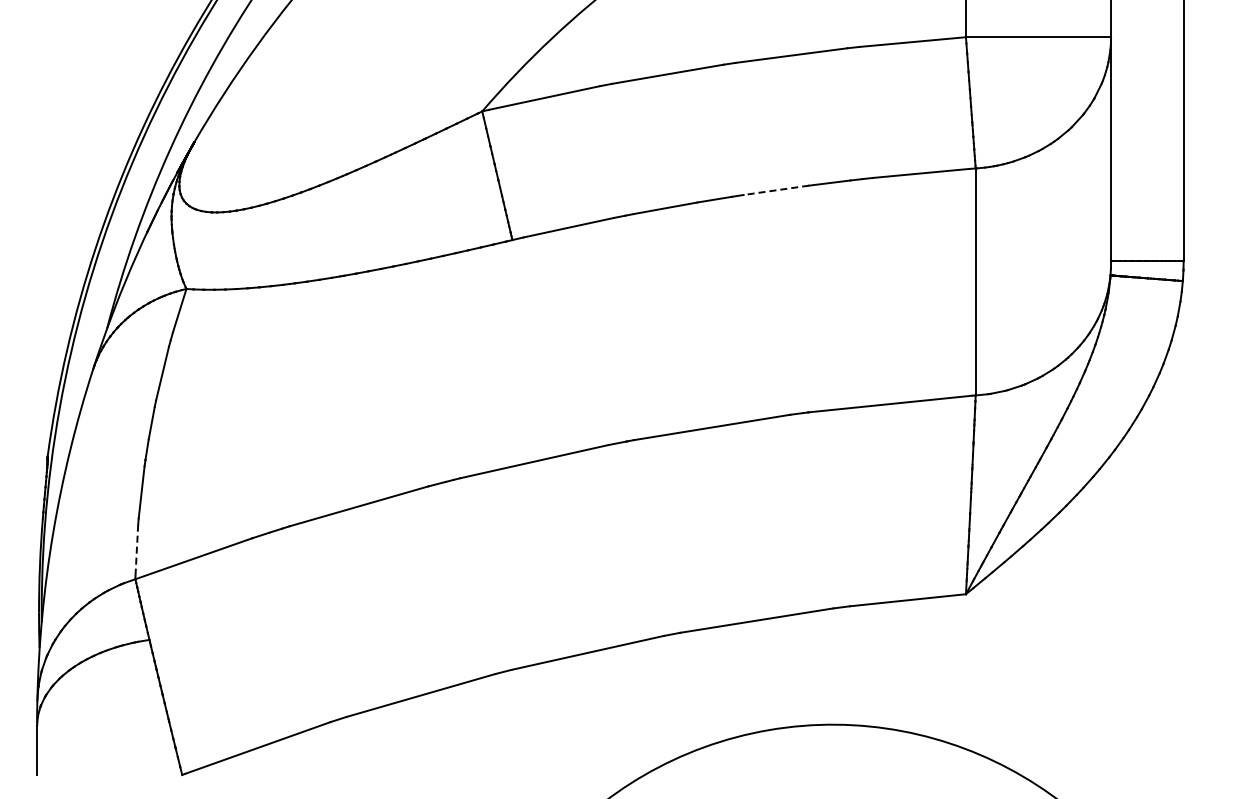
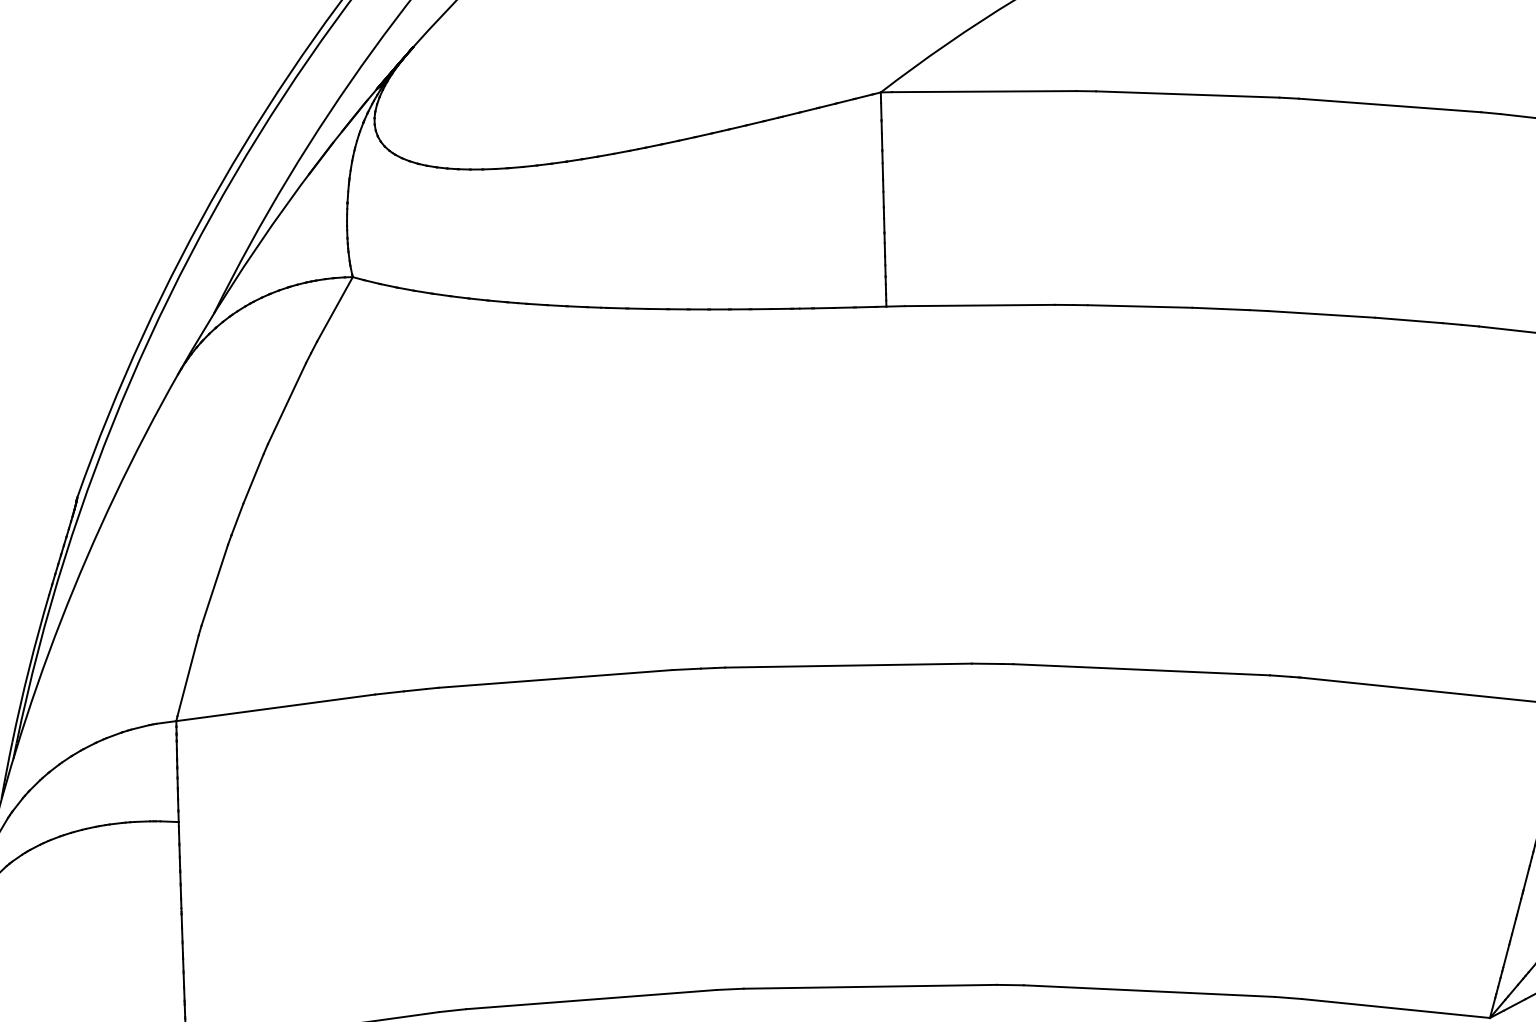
line: (775, 190) -> (1320, 314), dashed -> solid
line: (136, 550) -> (187, 675), dashed -> solid

